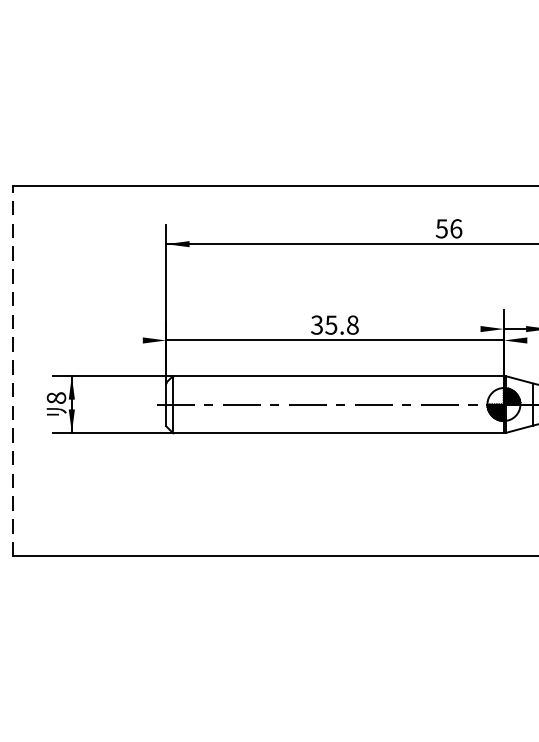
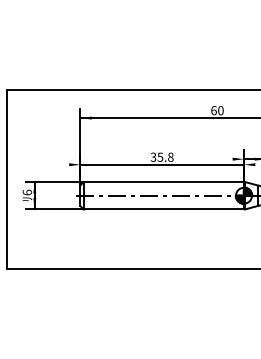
text: (449, 228) -> (217, 110), 56 -> 60
line: (13, 371) -> (6, 179), dashed -> solid
text: (54, 397) -> (26, 192), 8 -> 6

